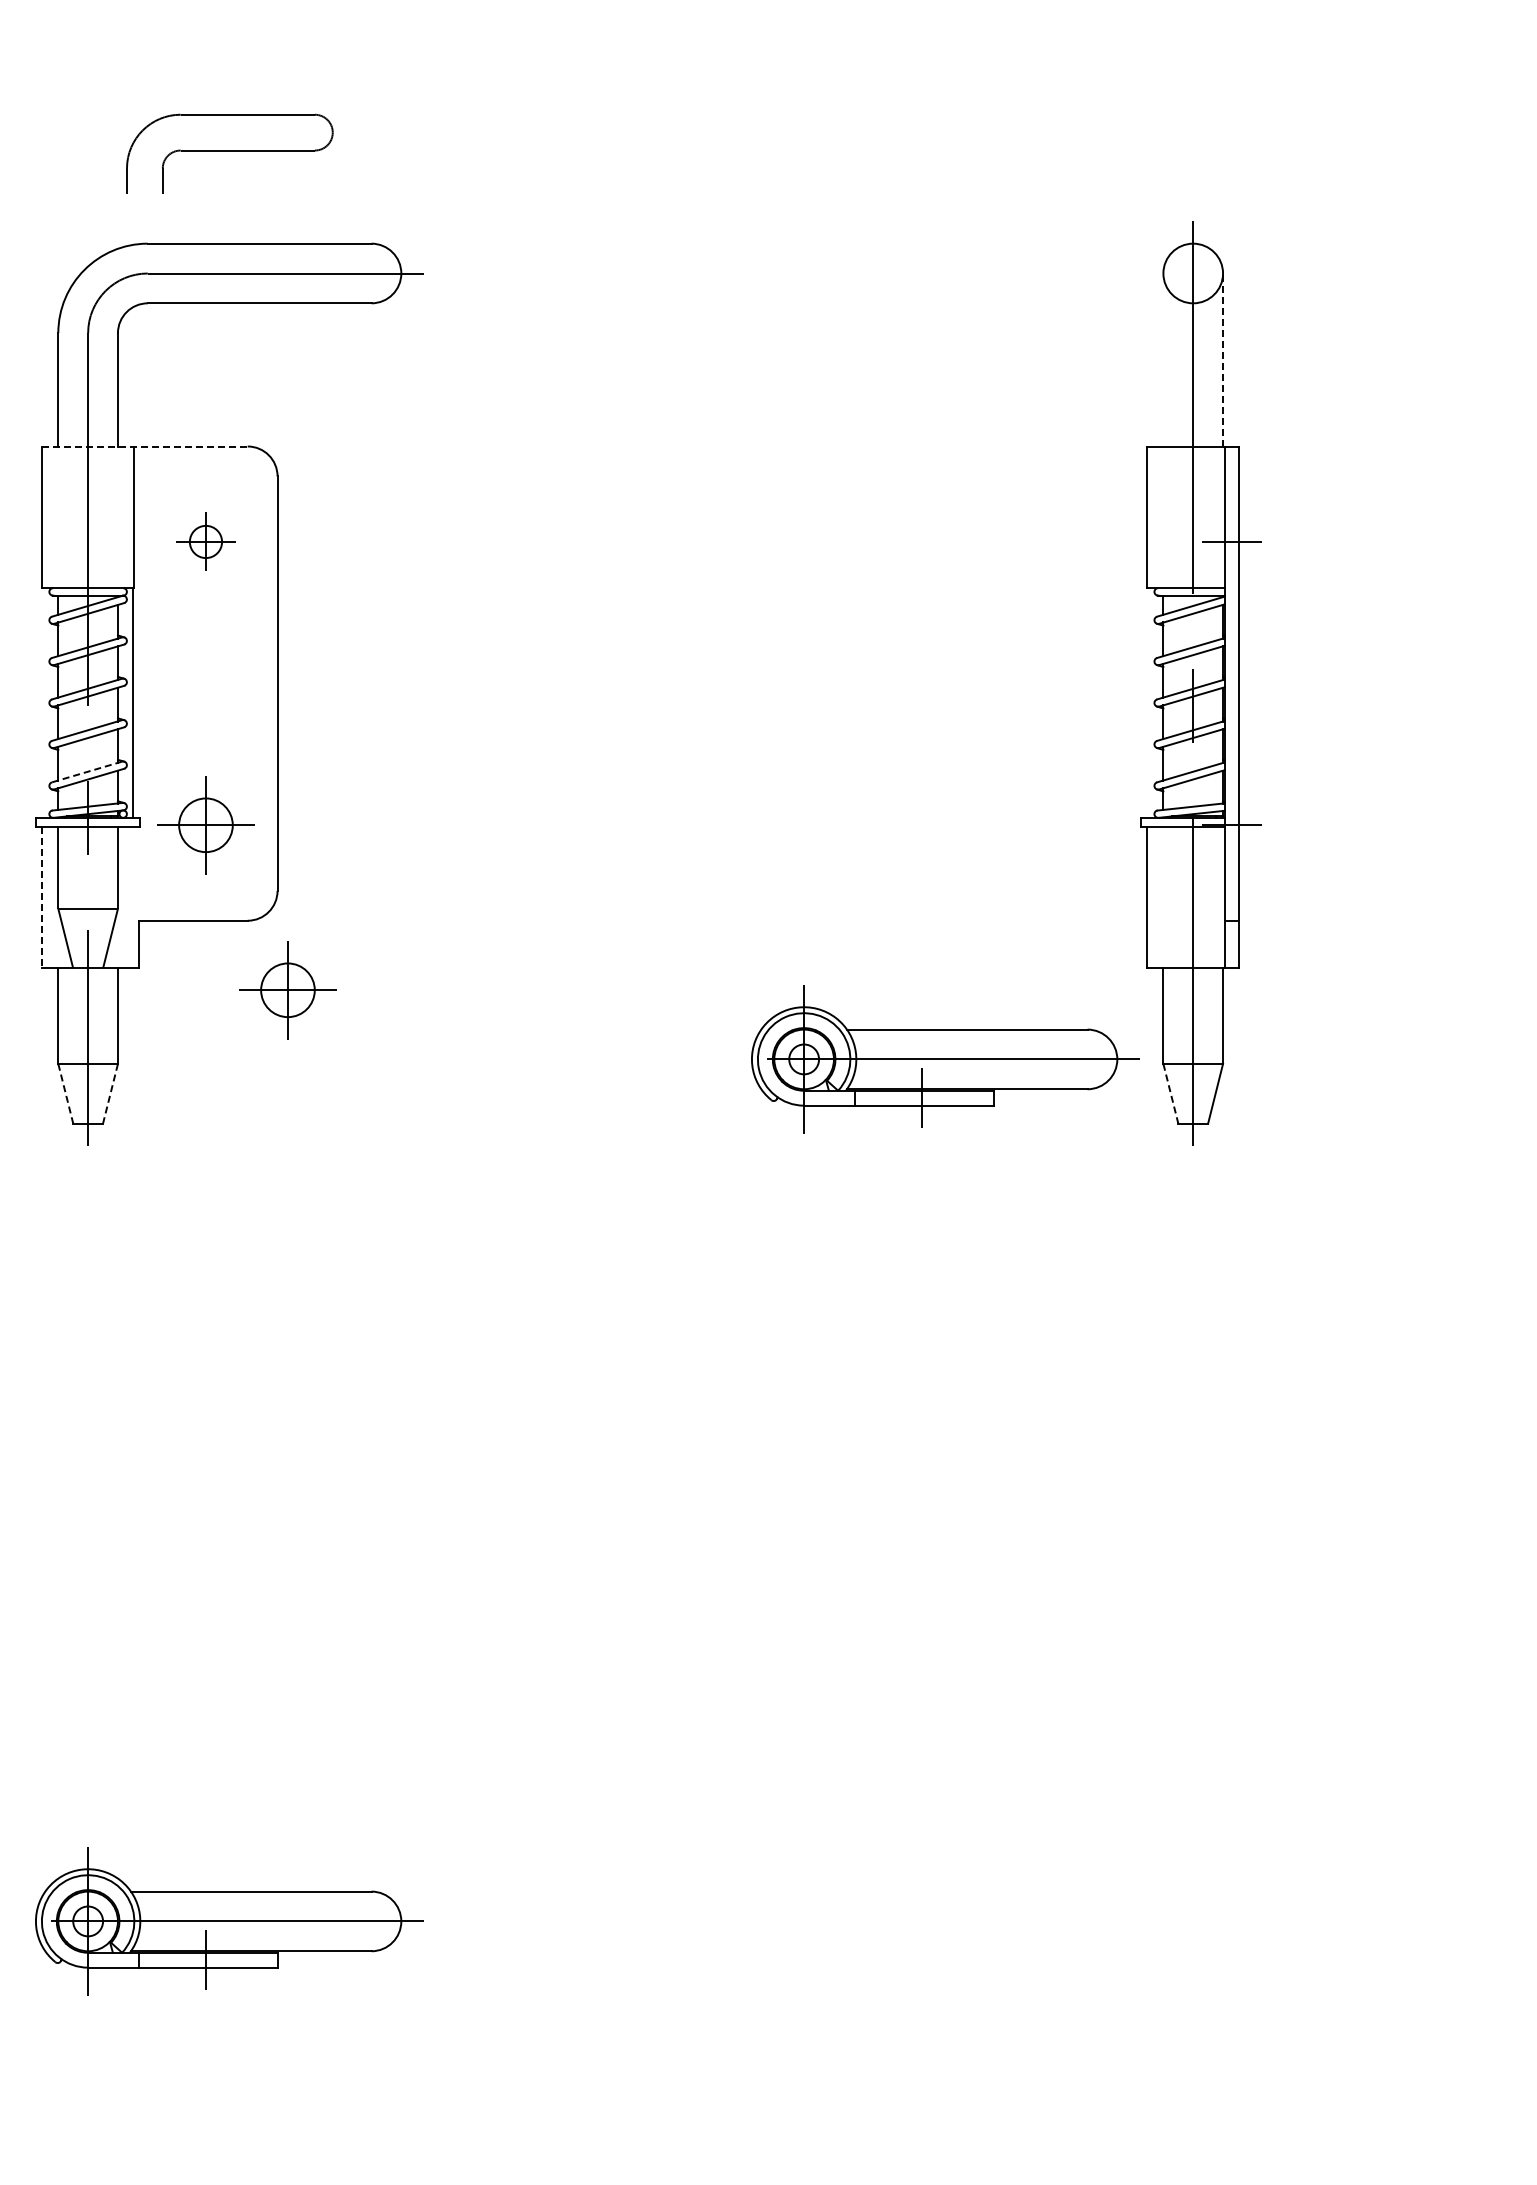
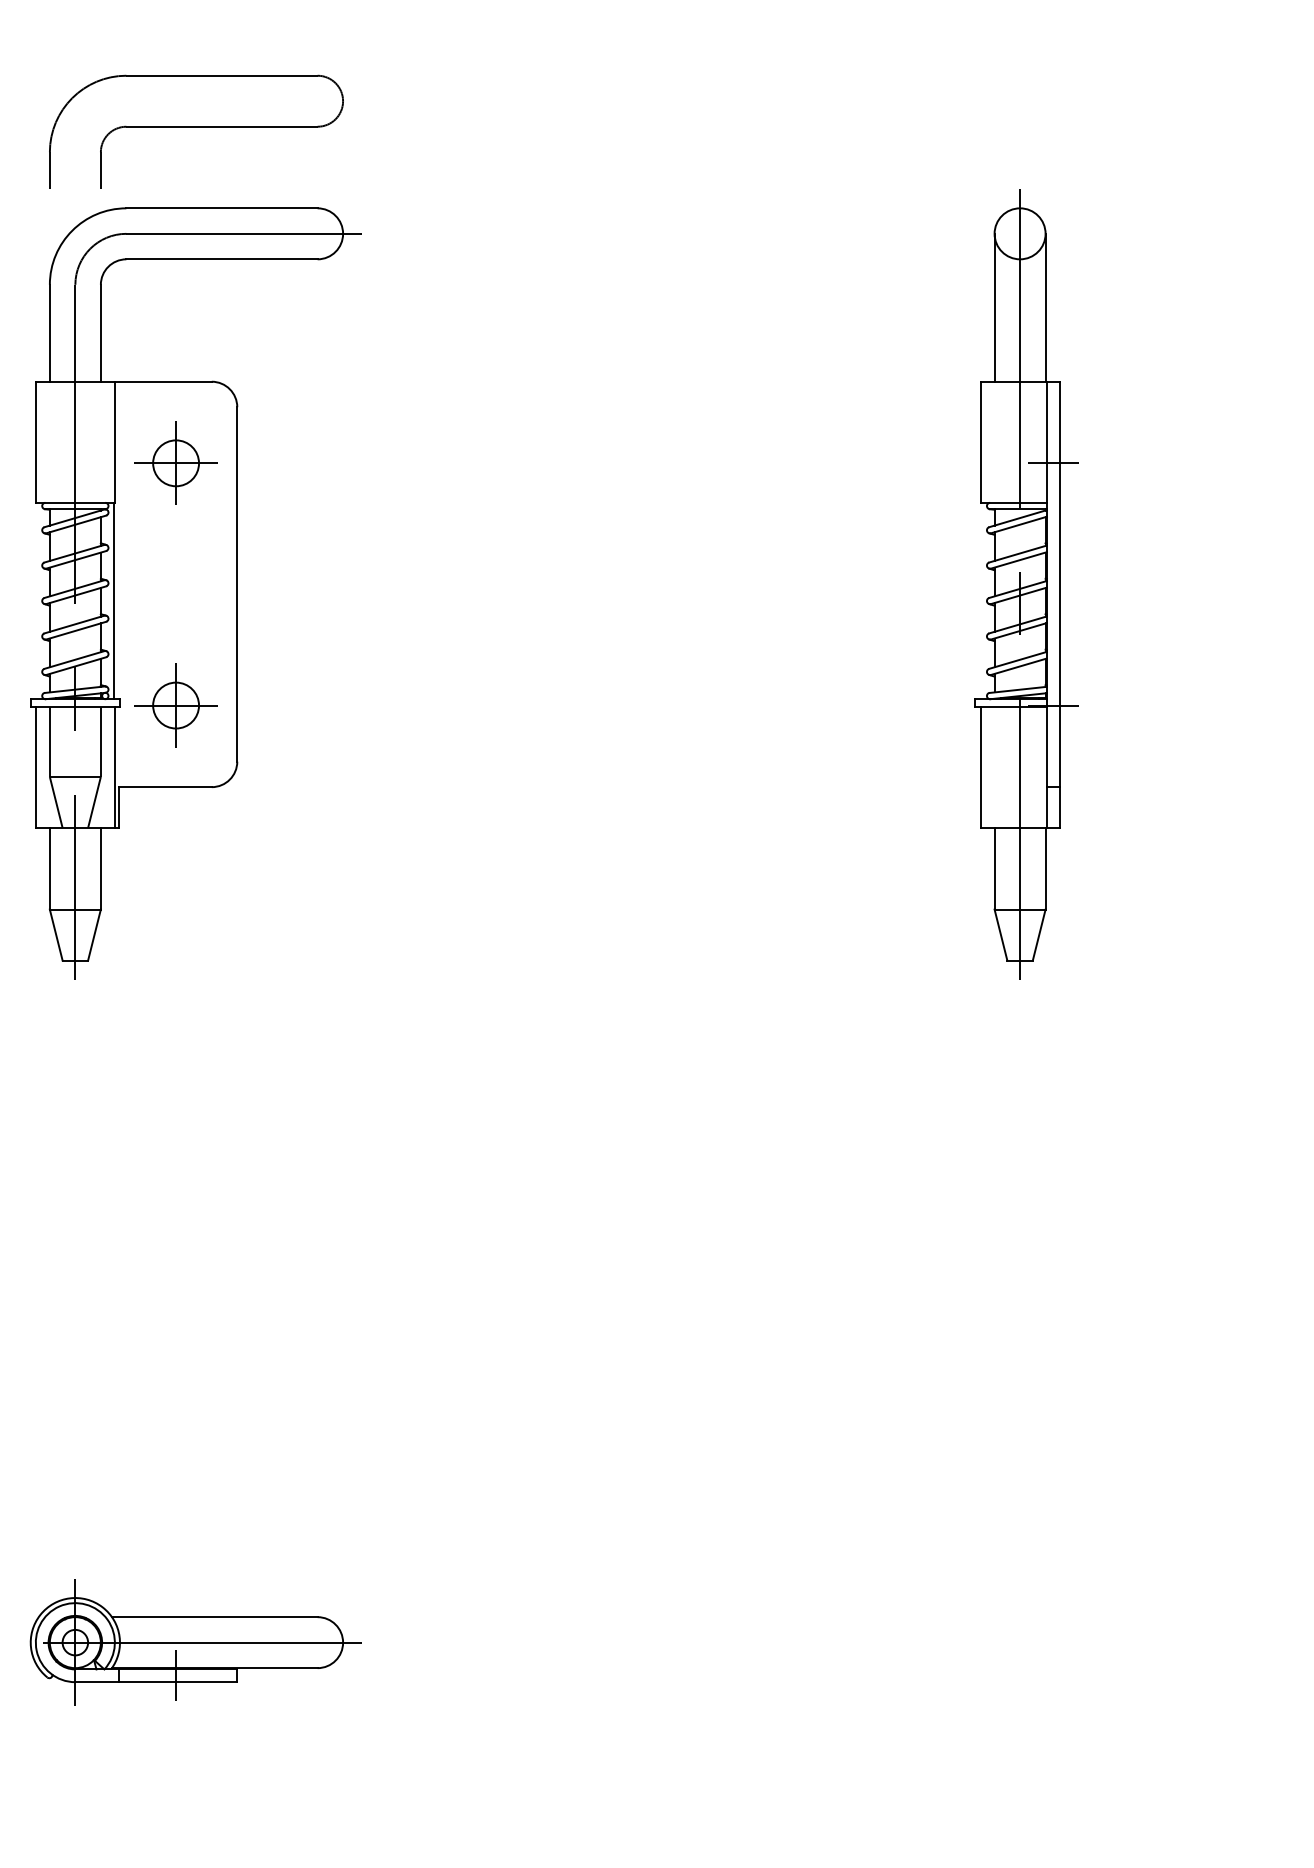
part: (229, 153) -> (196, 131), size x1.67
line: (1163, 359) -> (994, 307), added
line: (1223, 359) -> (1045, 307), dashed -> solid
line: (144, 446) -> (123, 381), dashed -> solid
part: (205, 541) -> (175, 462), size x1.67
line: (87, 771) -> (74, 659), dashed -> solid
line: (41, 897) -> (35, 767), dashed -> solid
line: (134, 897) -> (114, 767), added
part: (287, 990) -> (245, 846), removed
part: (945, 1059) -> (808, 905), removed
line: (65, 1093) -> (56, 934), dashed -> solid
line: (110, 1093) -> (94, 934), dashed -> solid
line: (1170, 1093) -> (1000, 934), dashed -> solid

